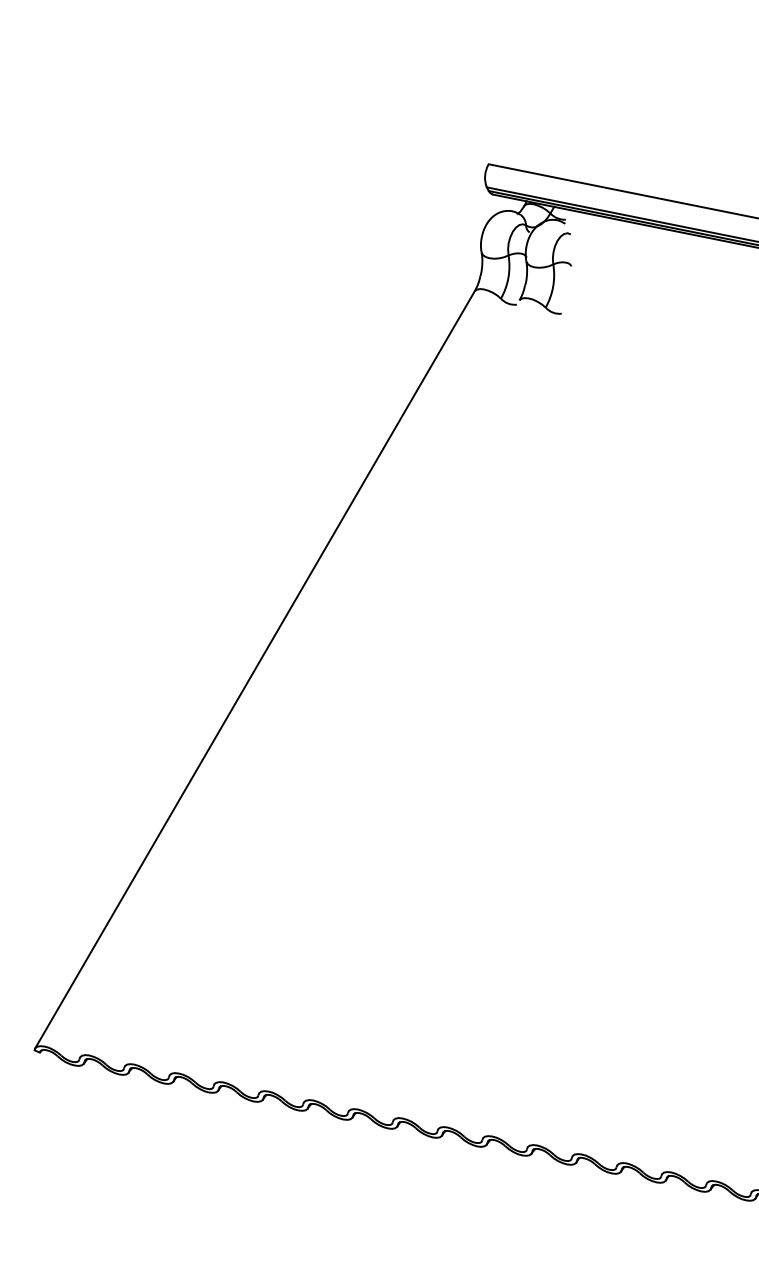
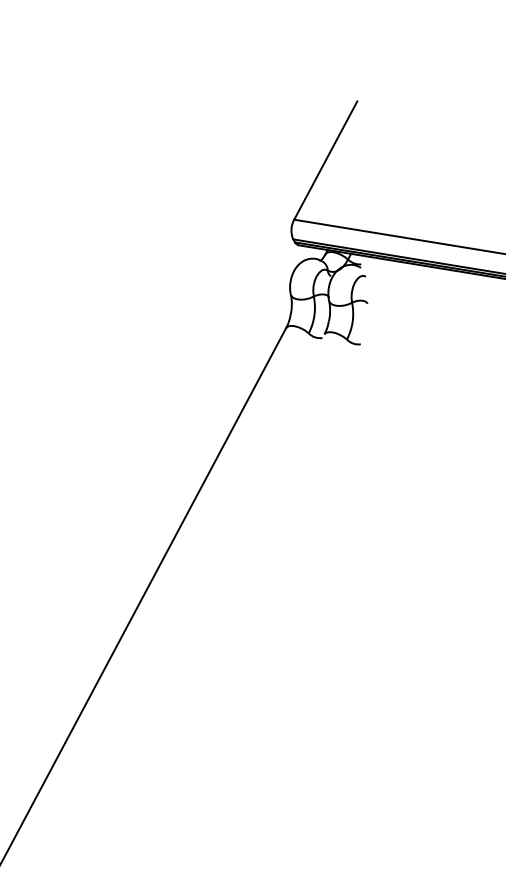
line: (528, 95) -> (325, 160), added

